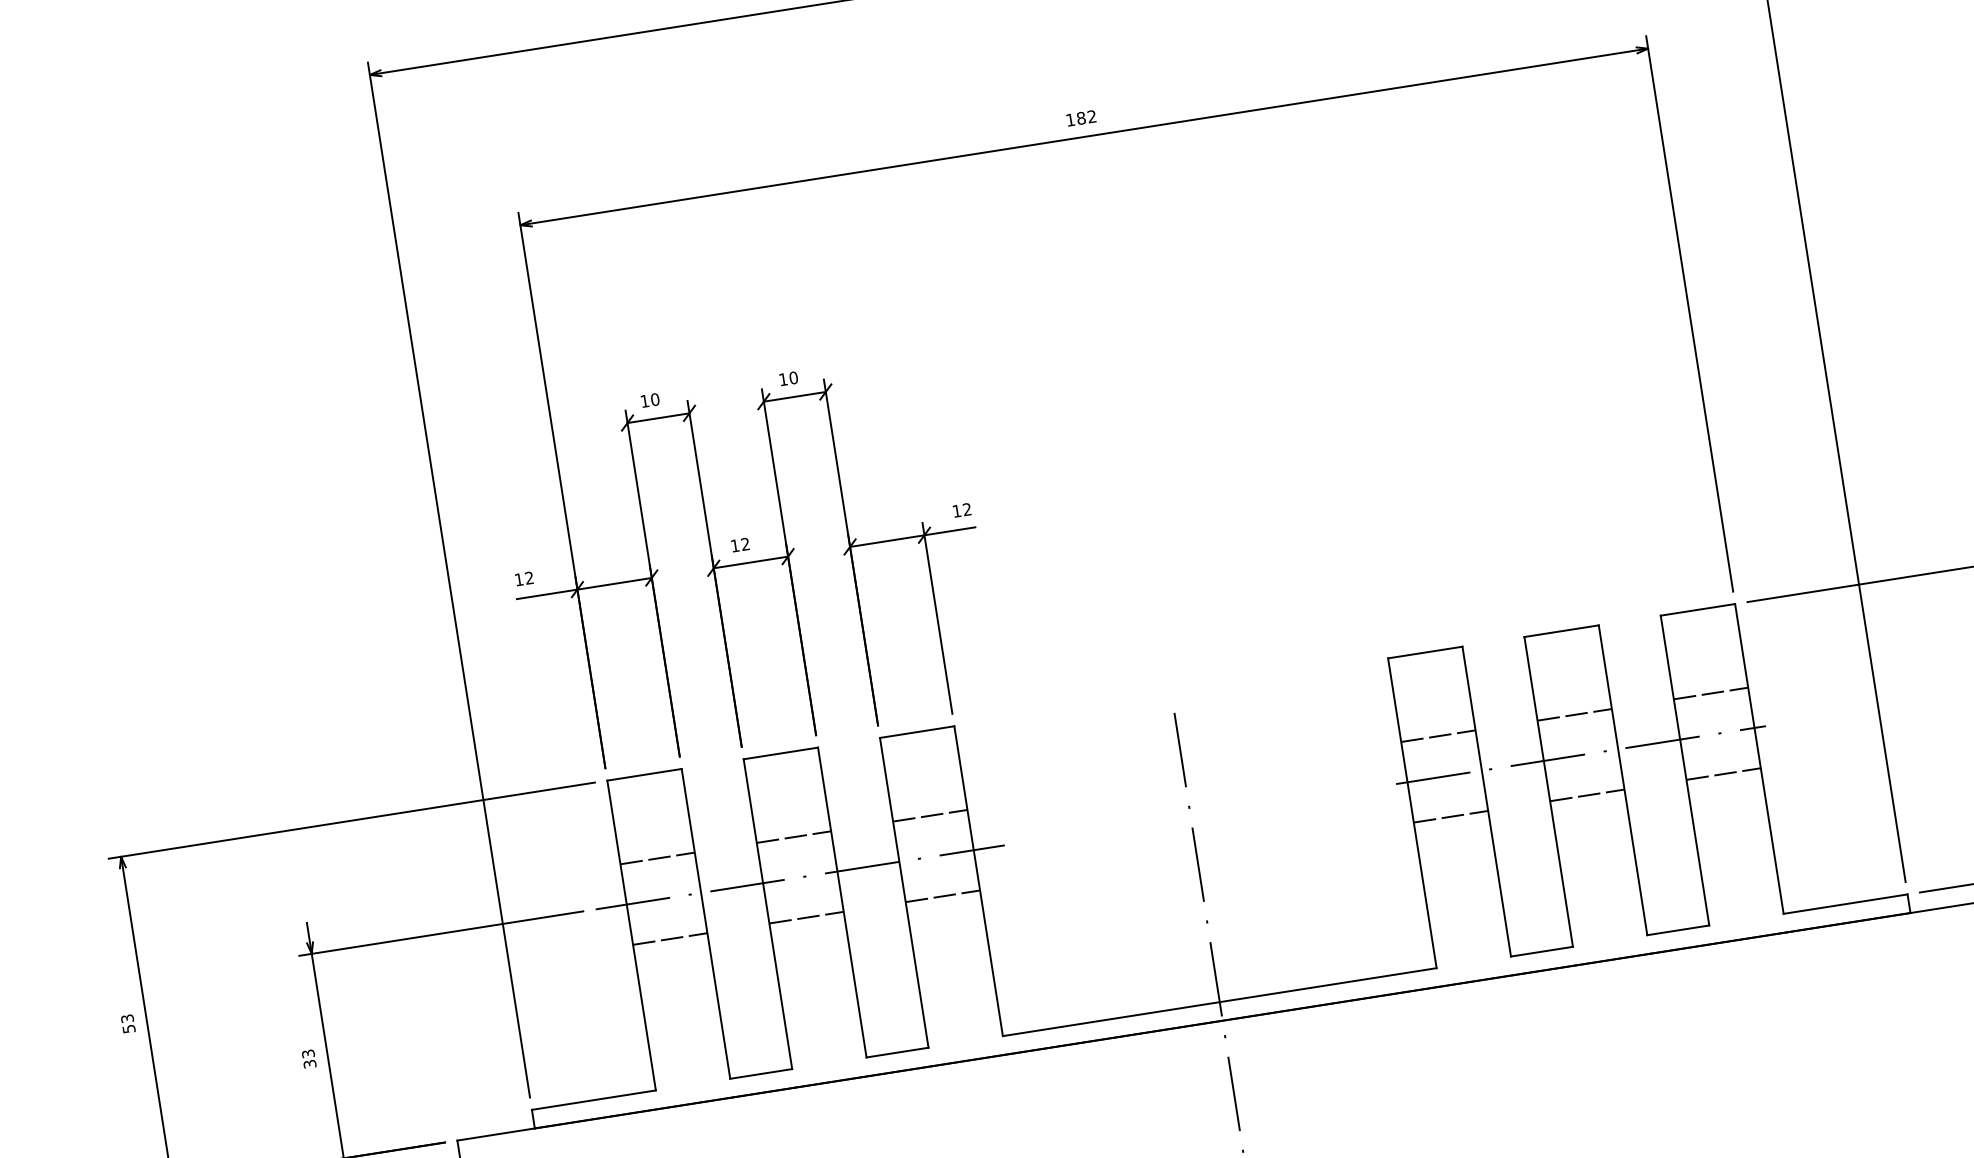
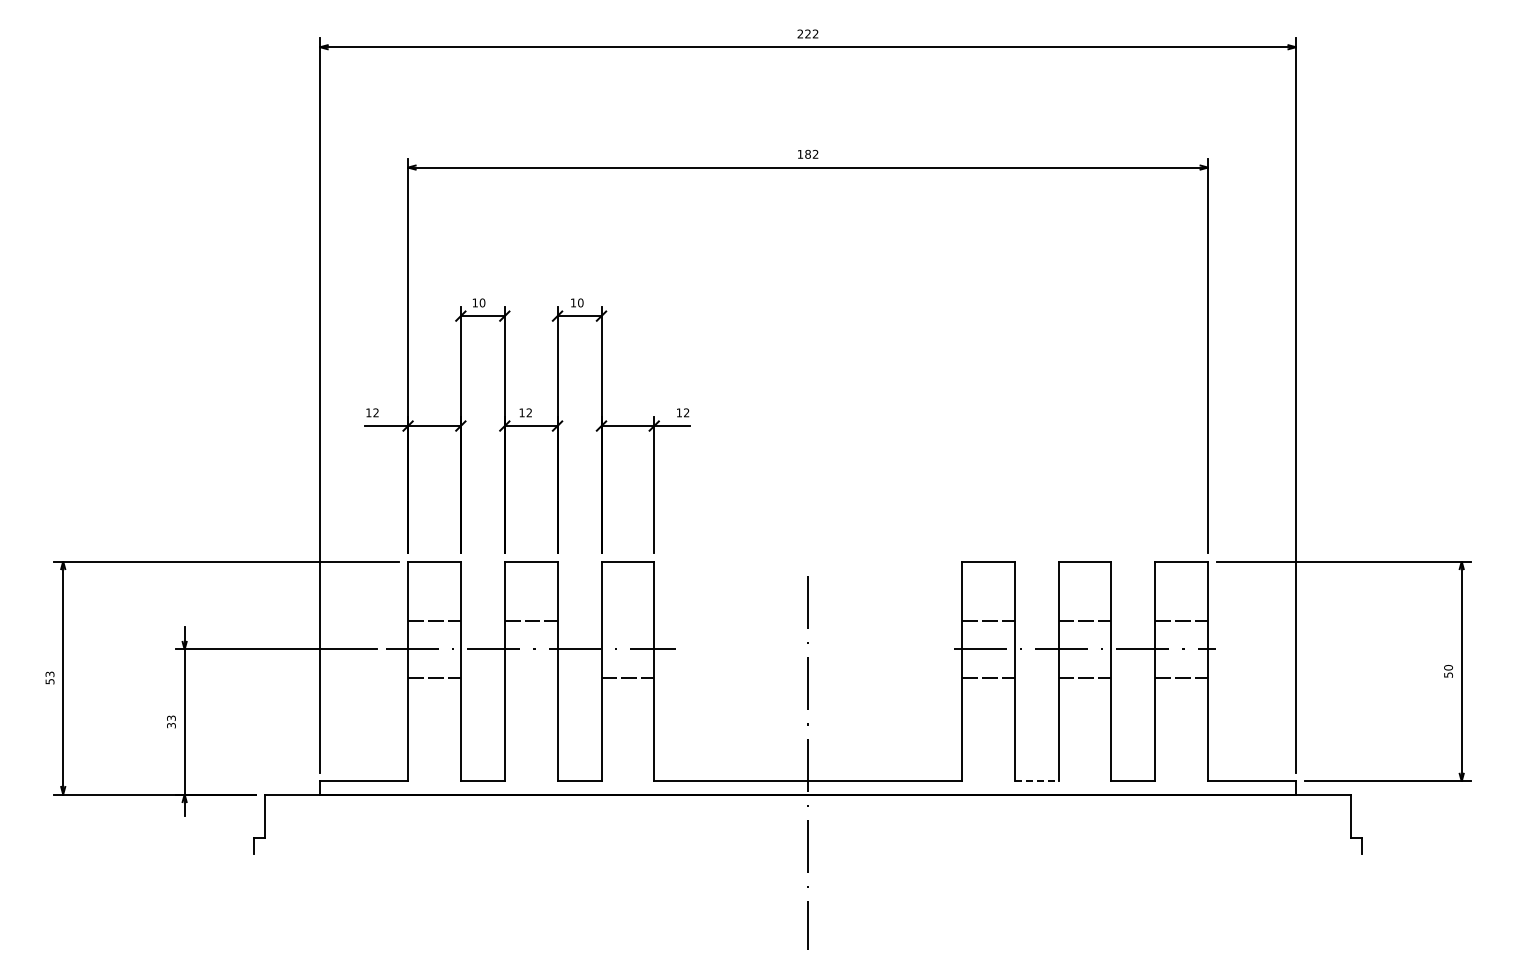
line: (929, 815) -> (627, 620), removed
line: (805, 918) -> (530, 678), removed
line: (1541, 951) -> (1036, 781), solid -> dashed

